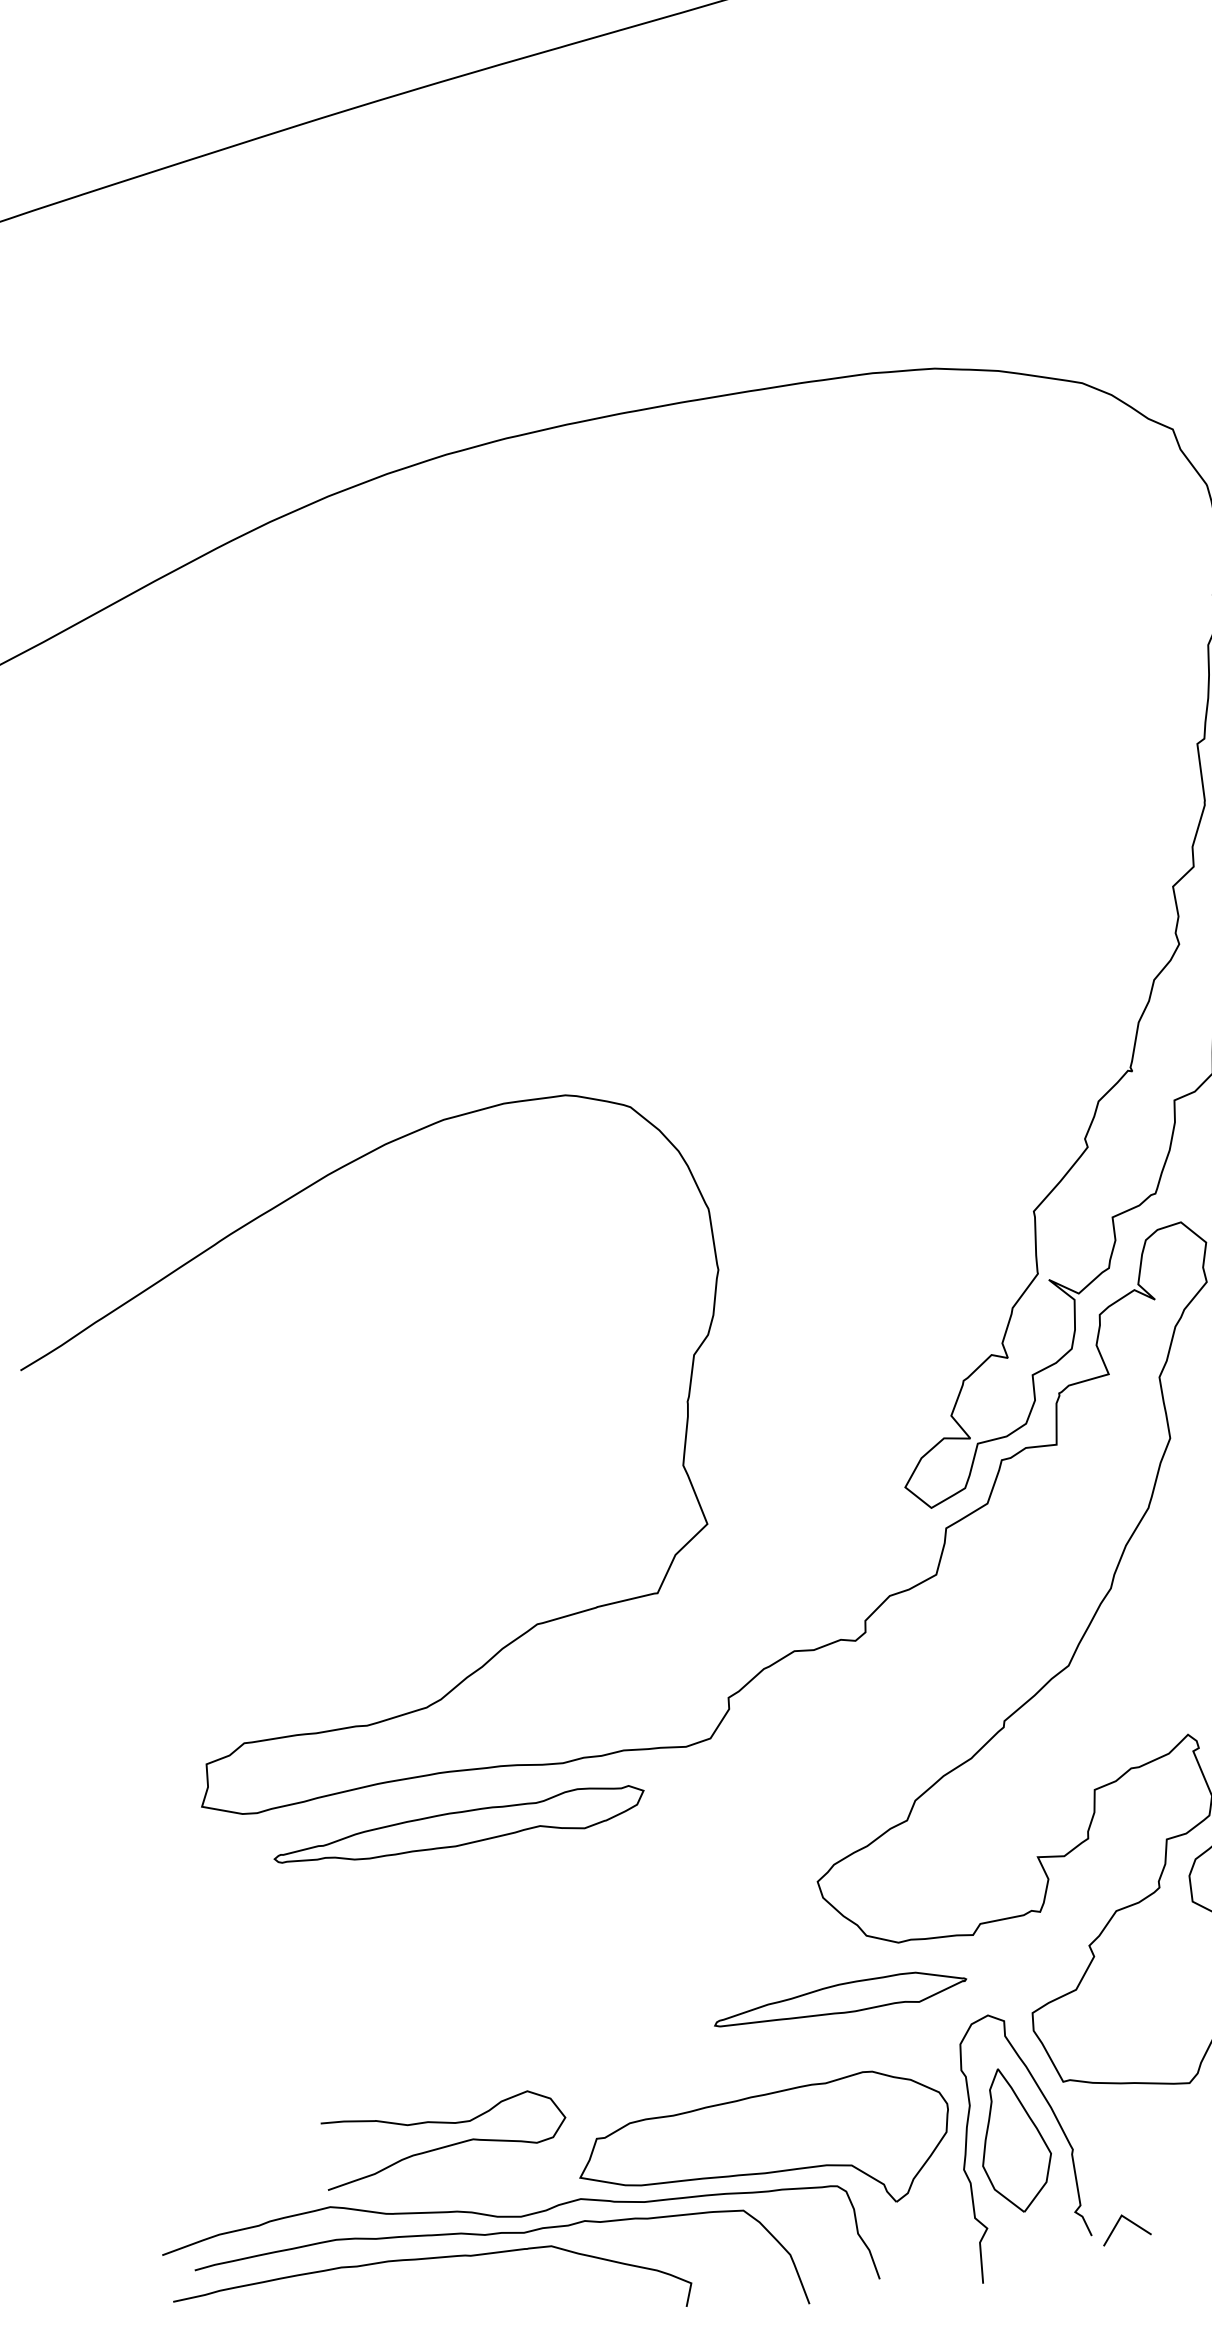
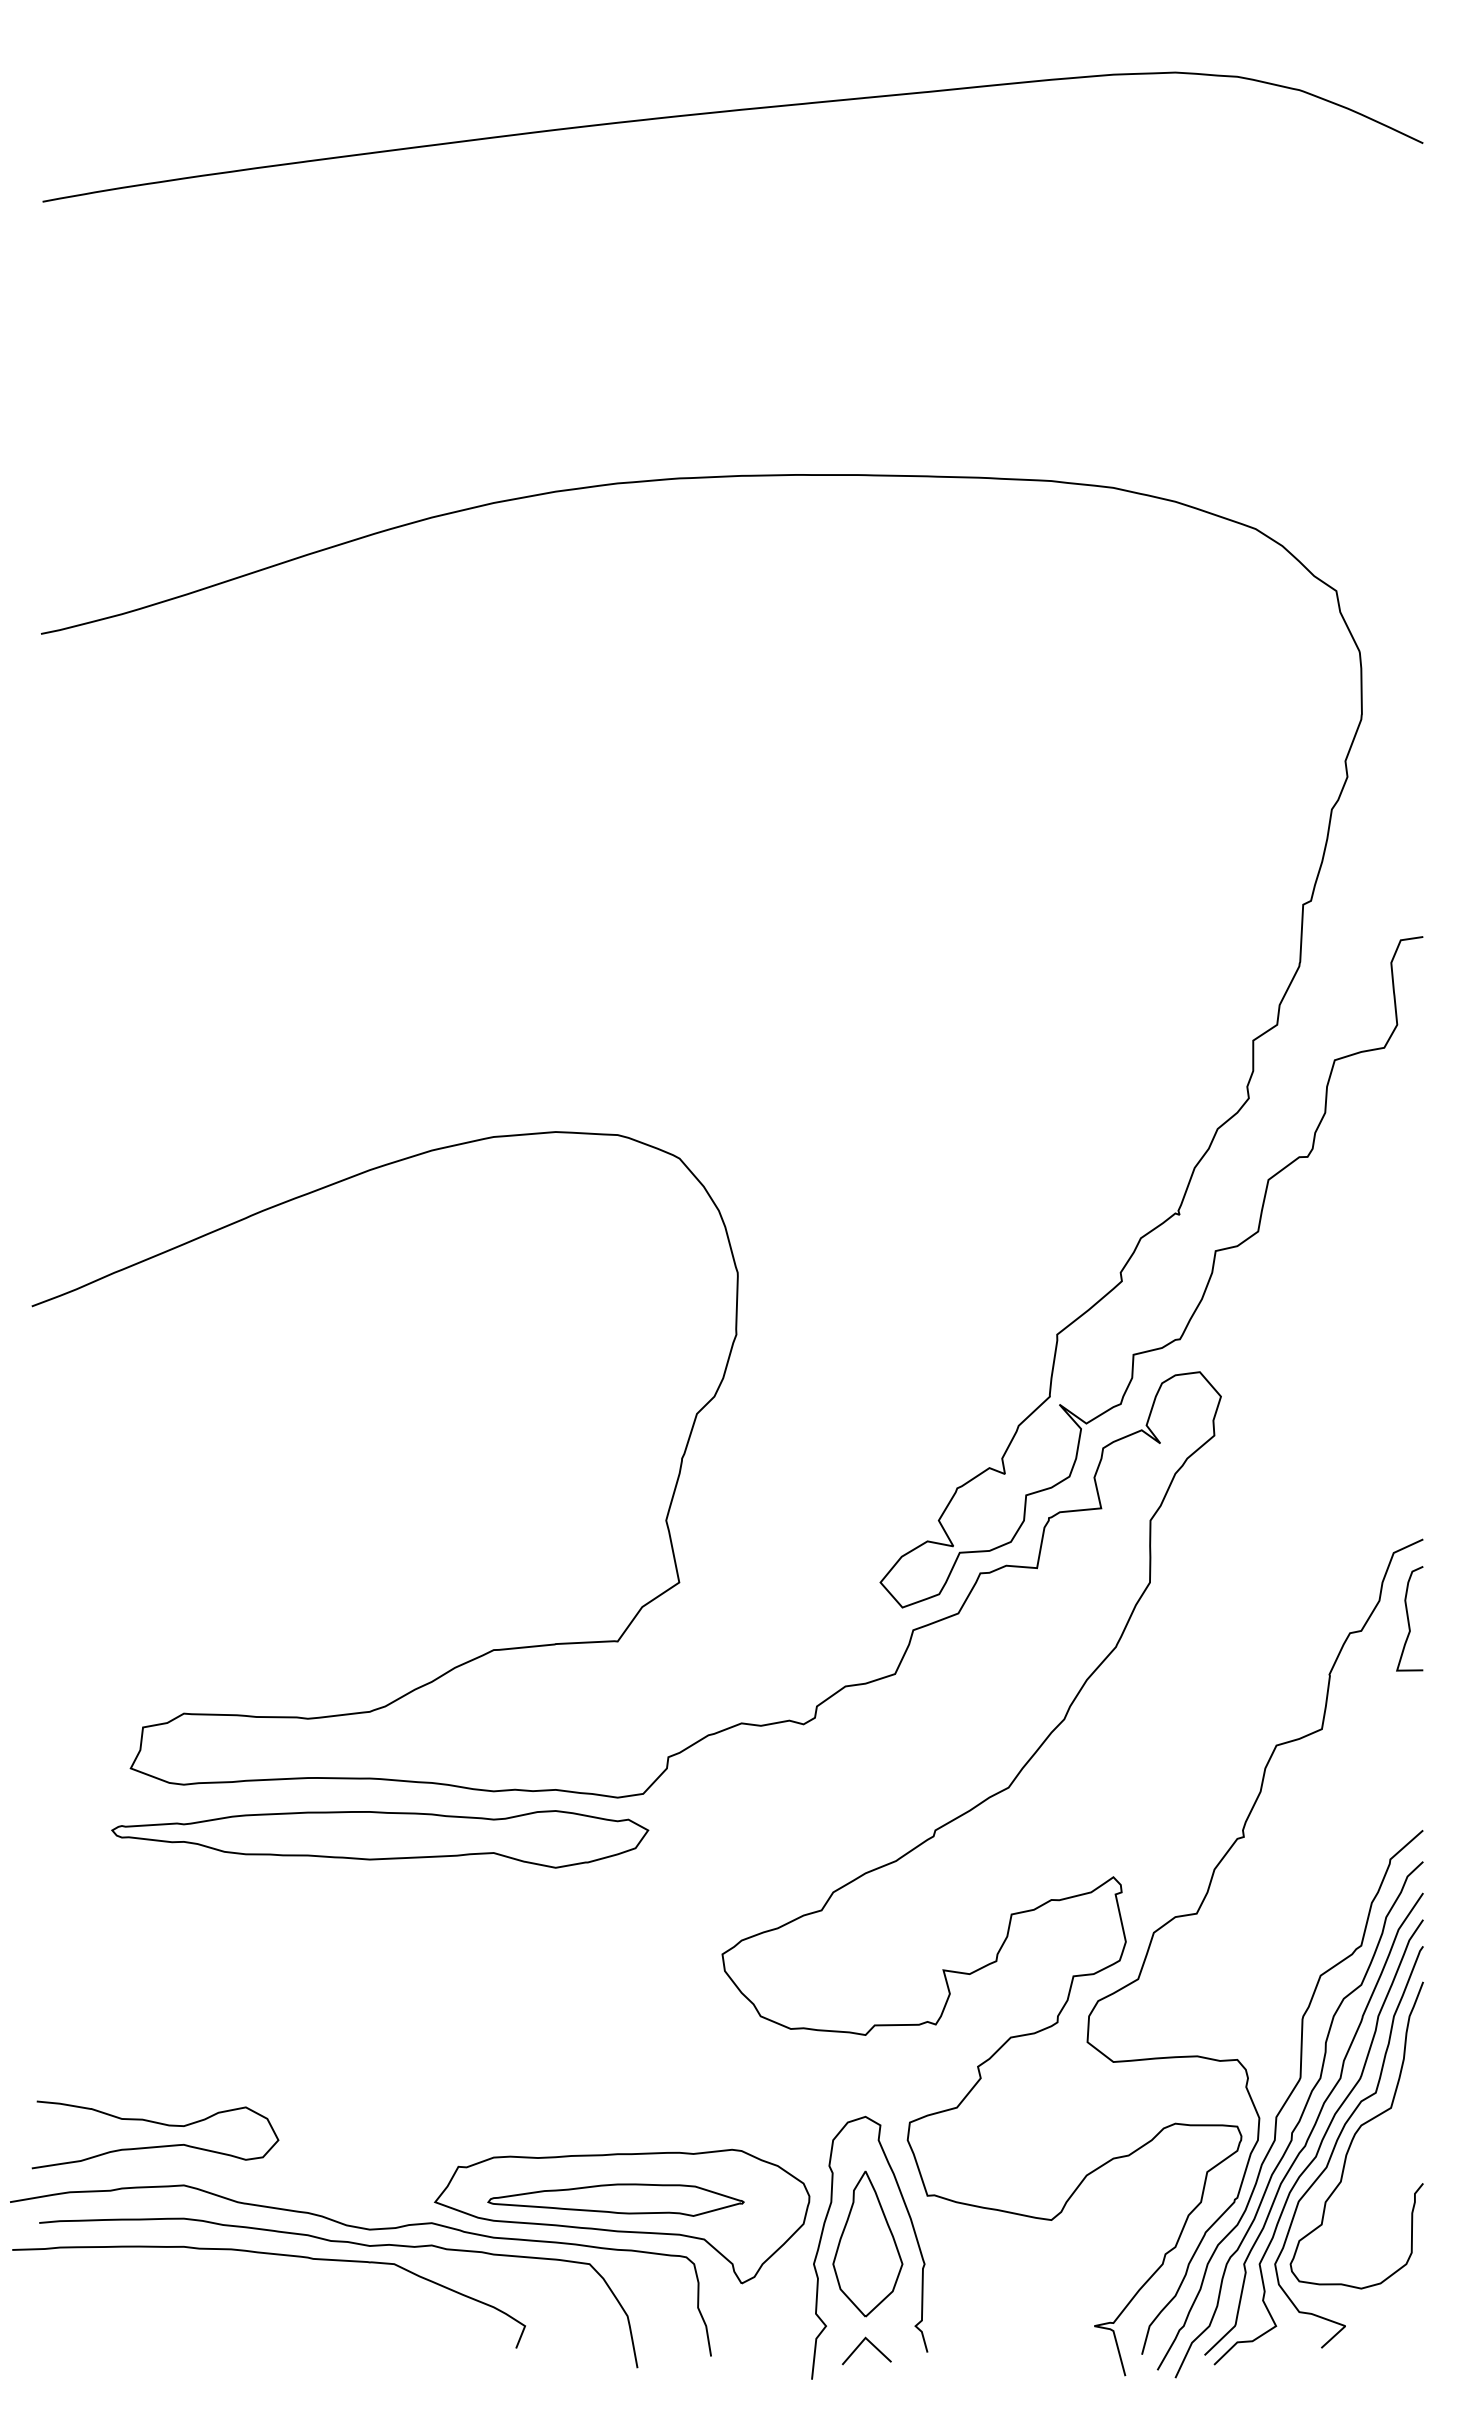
part: (460, 1831) -> (380, 1839), size x1.43
part: (839, 1999) -> (615, 2199), moved
curve: (444, 2123) -> (158, 2124), moved
line: (1118, 2222) -> (861, 2344), moved

